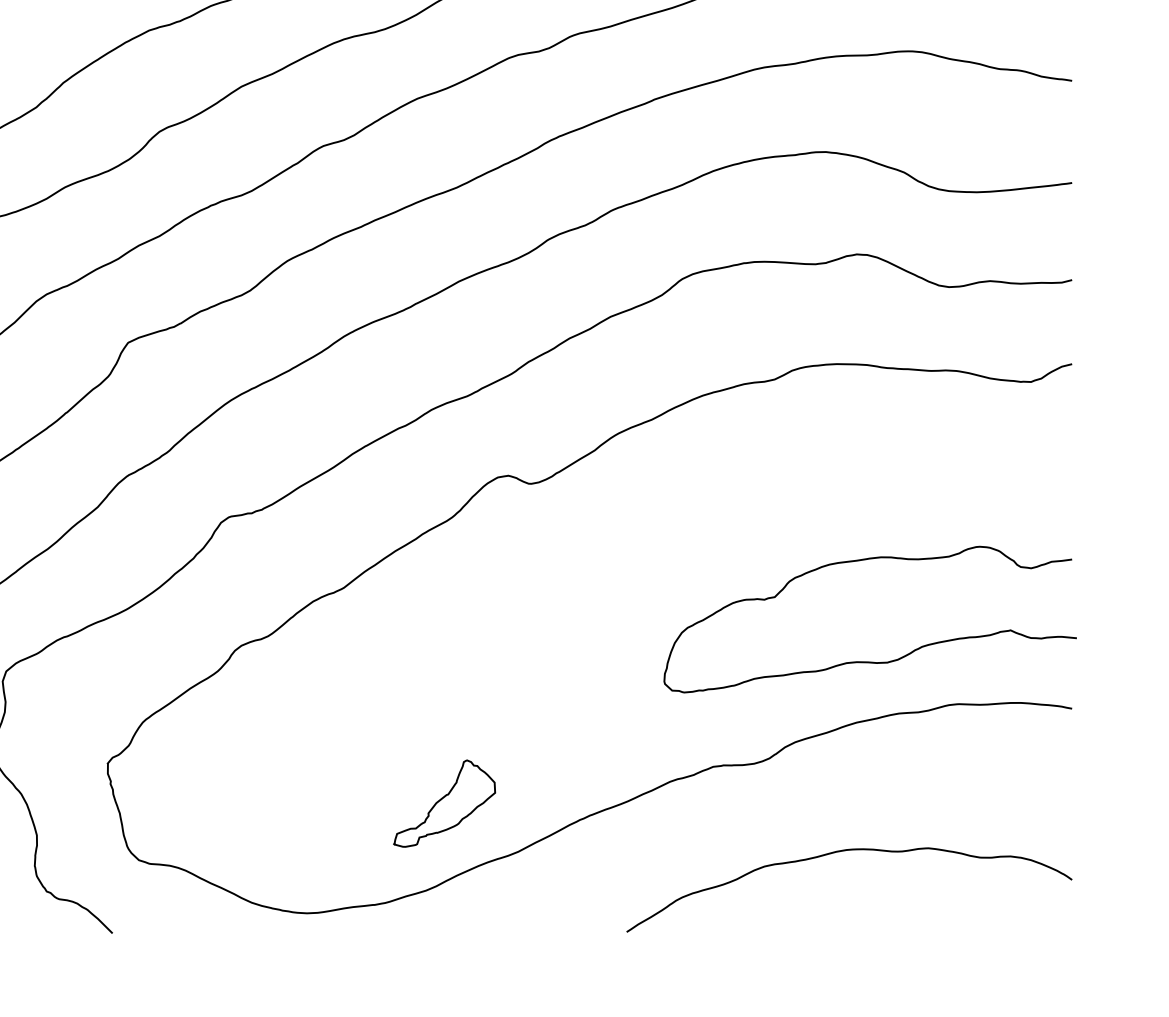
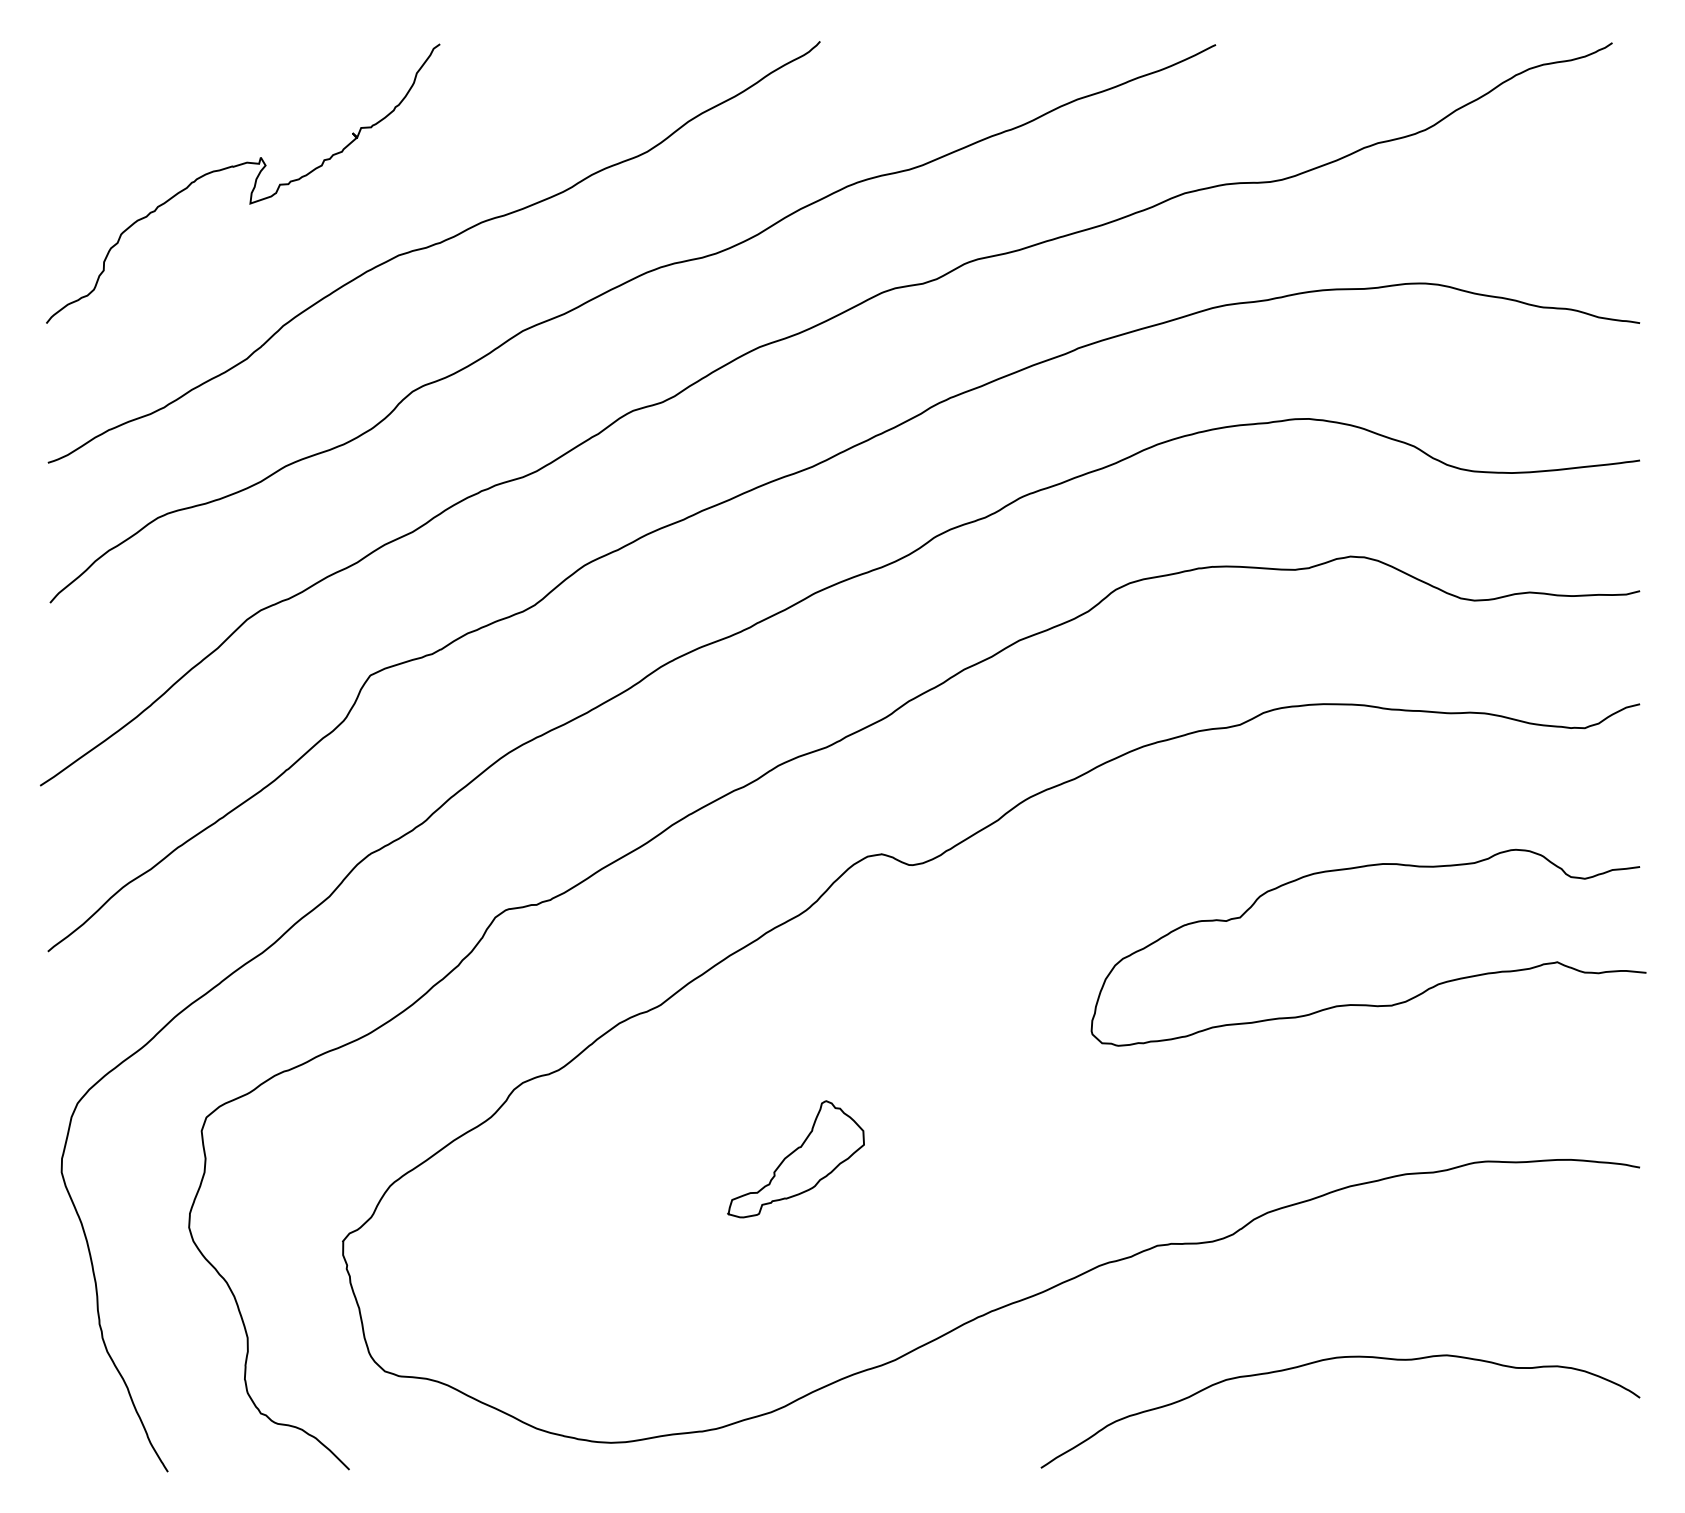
curve: (870, 661) -> (1368, 1004), moved
part: (444, 803) -> (795, 1159), moved

